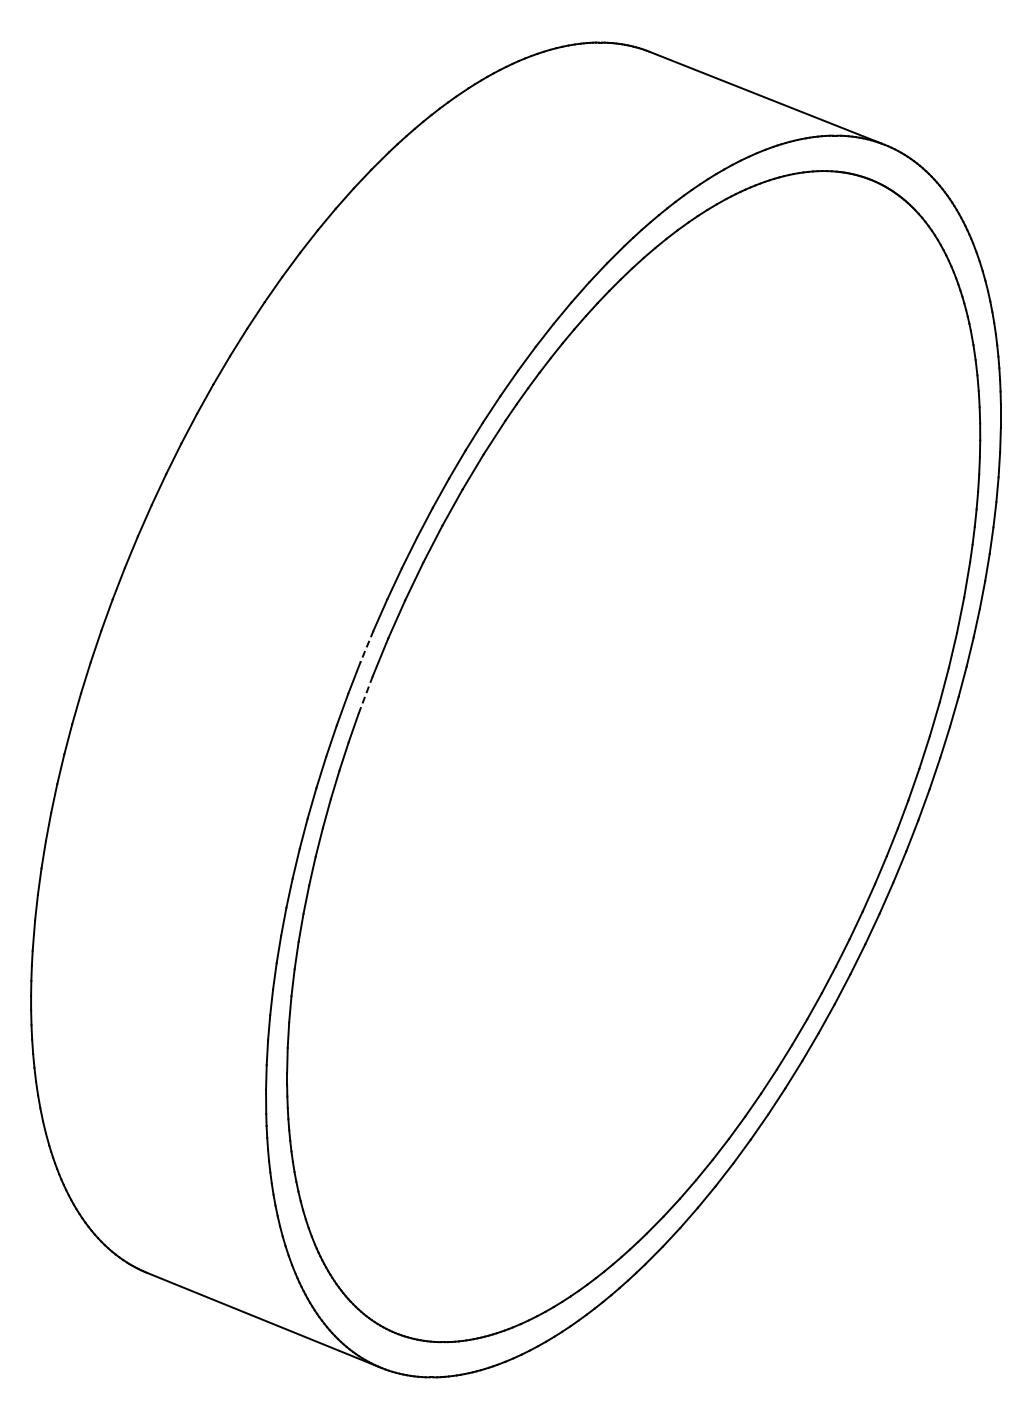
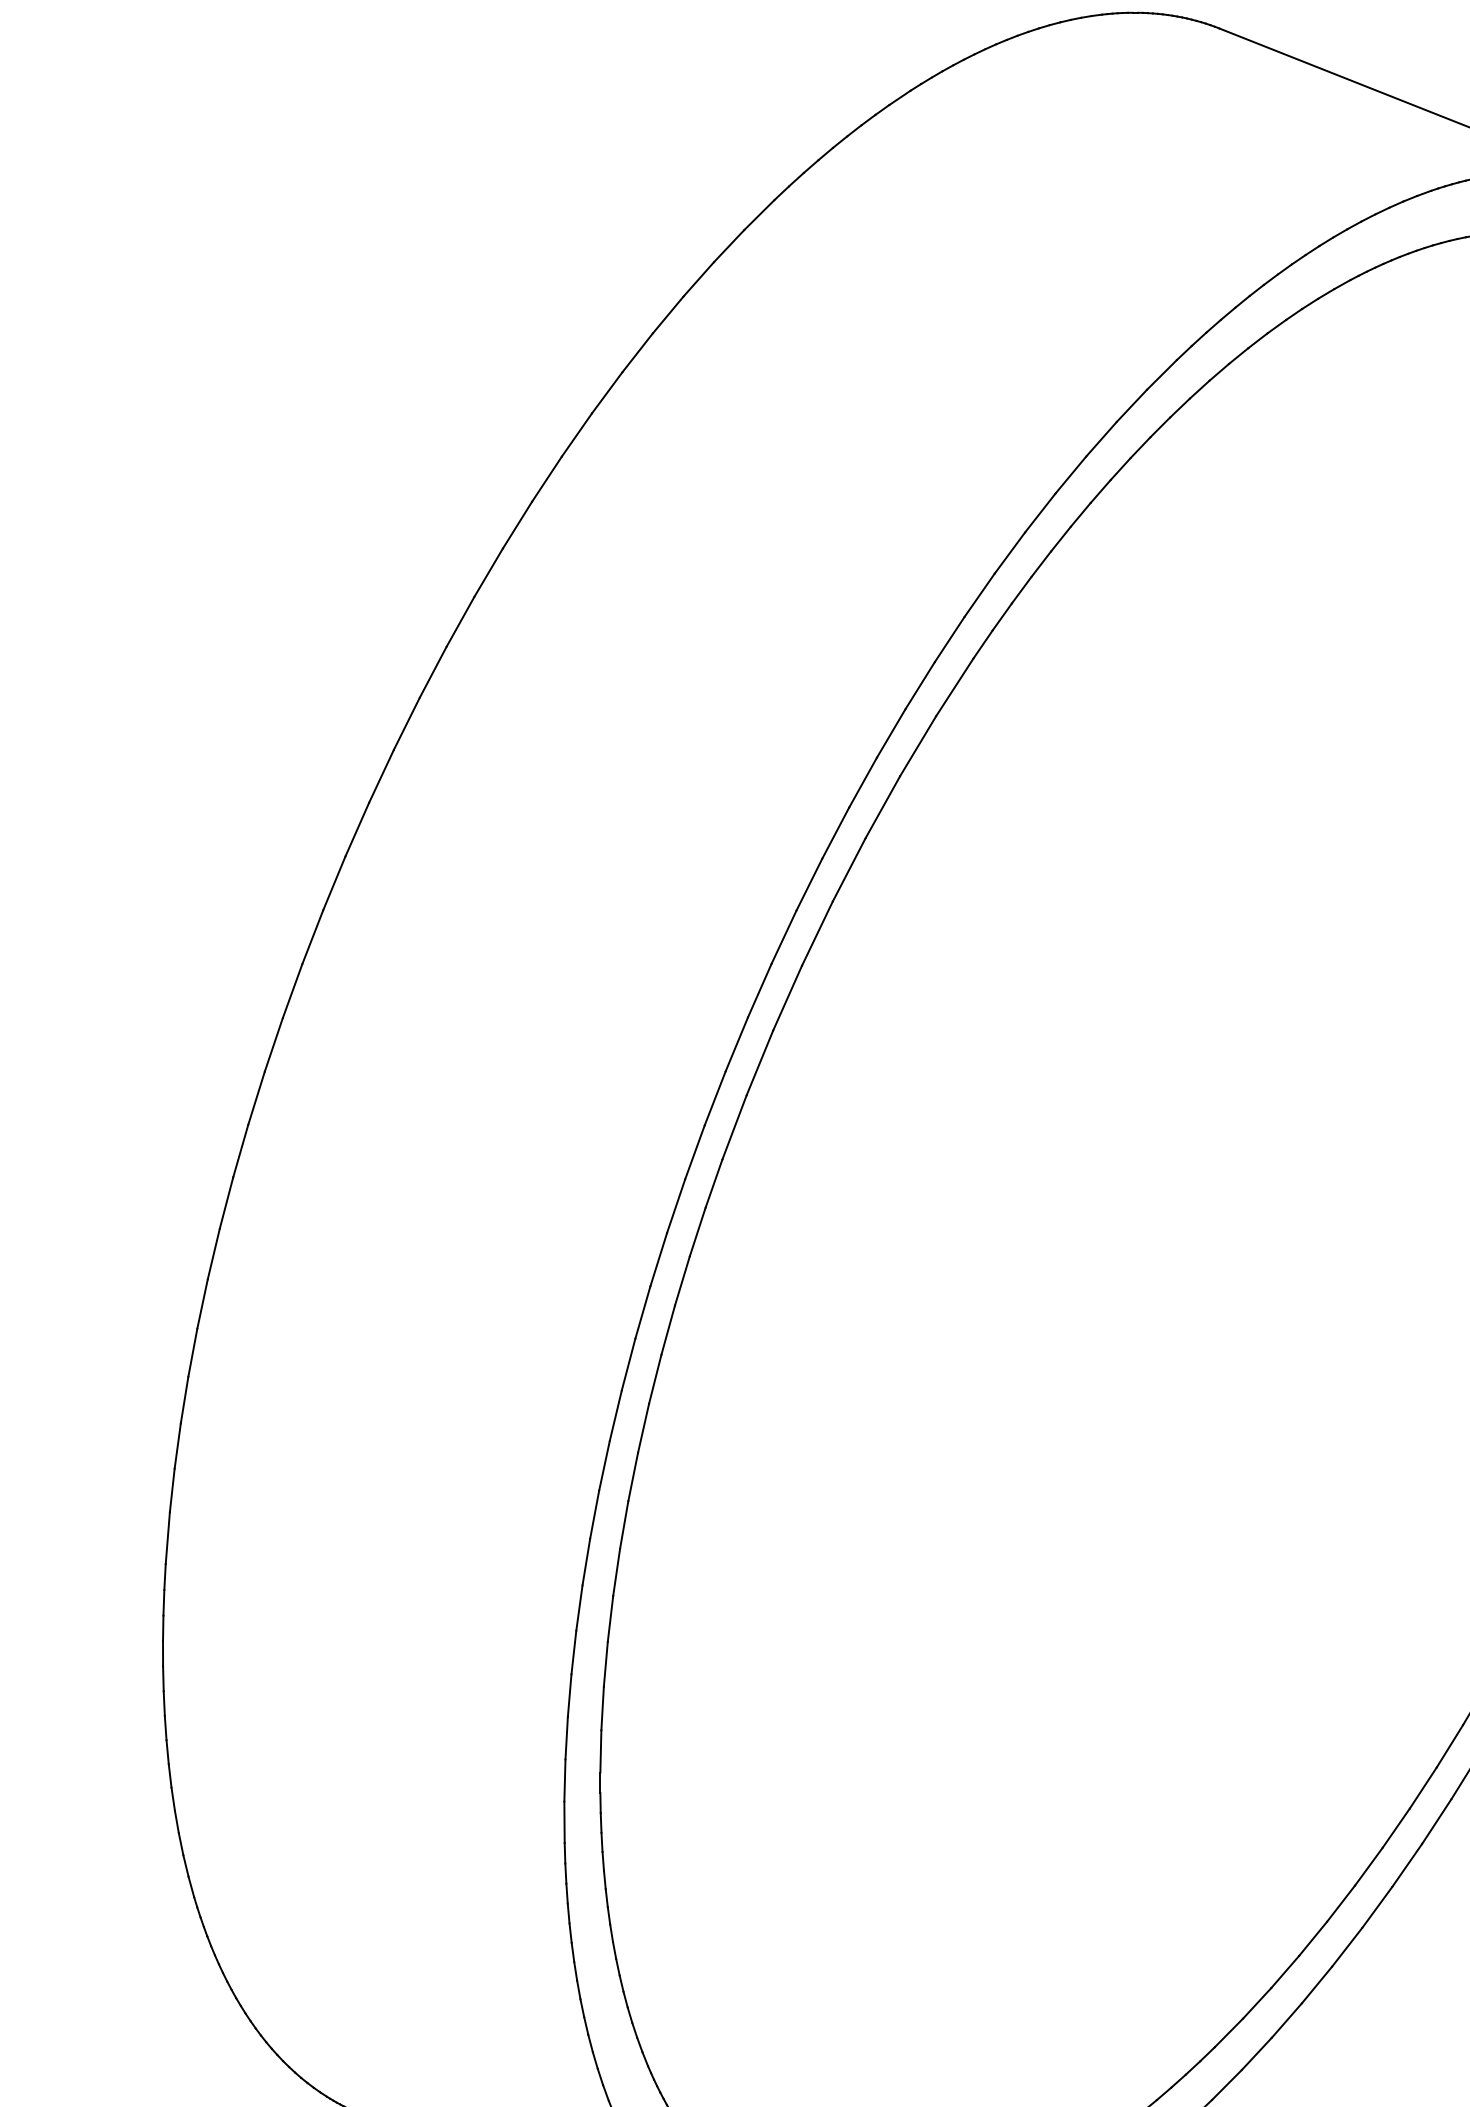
line: (366, 646) -> (735, 1044), dashed -> solid
line: (365, 695) -> (734, 1128), dashed -> solid

